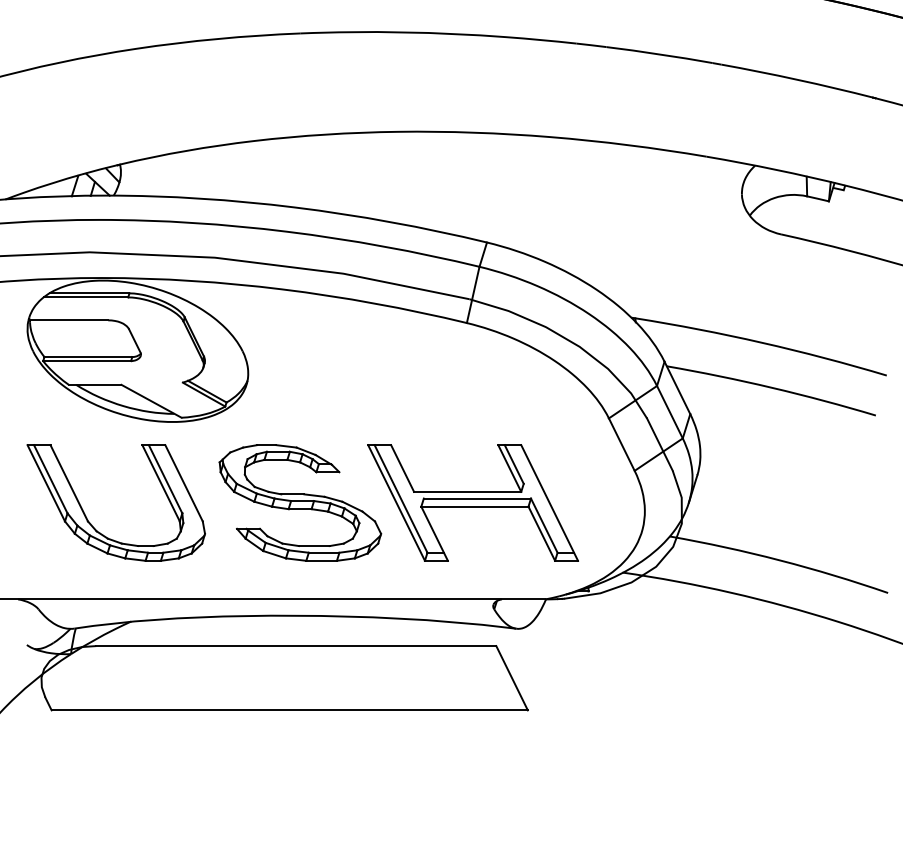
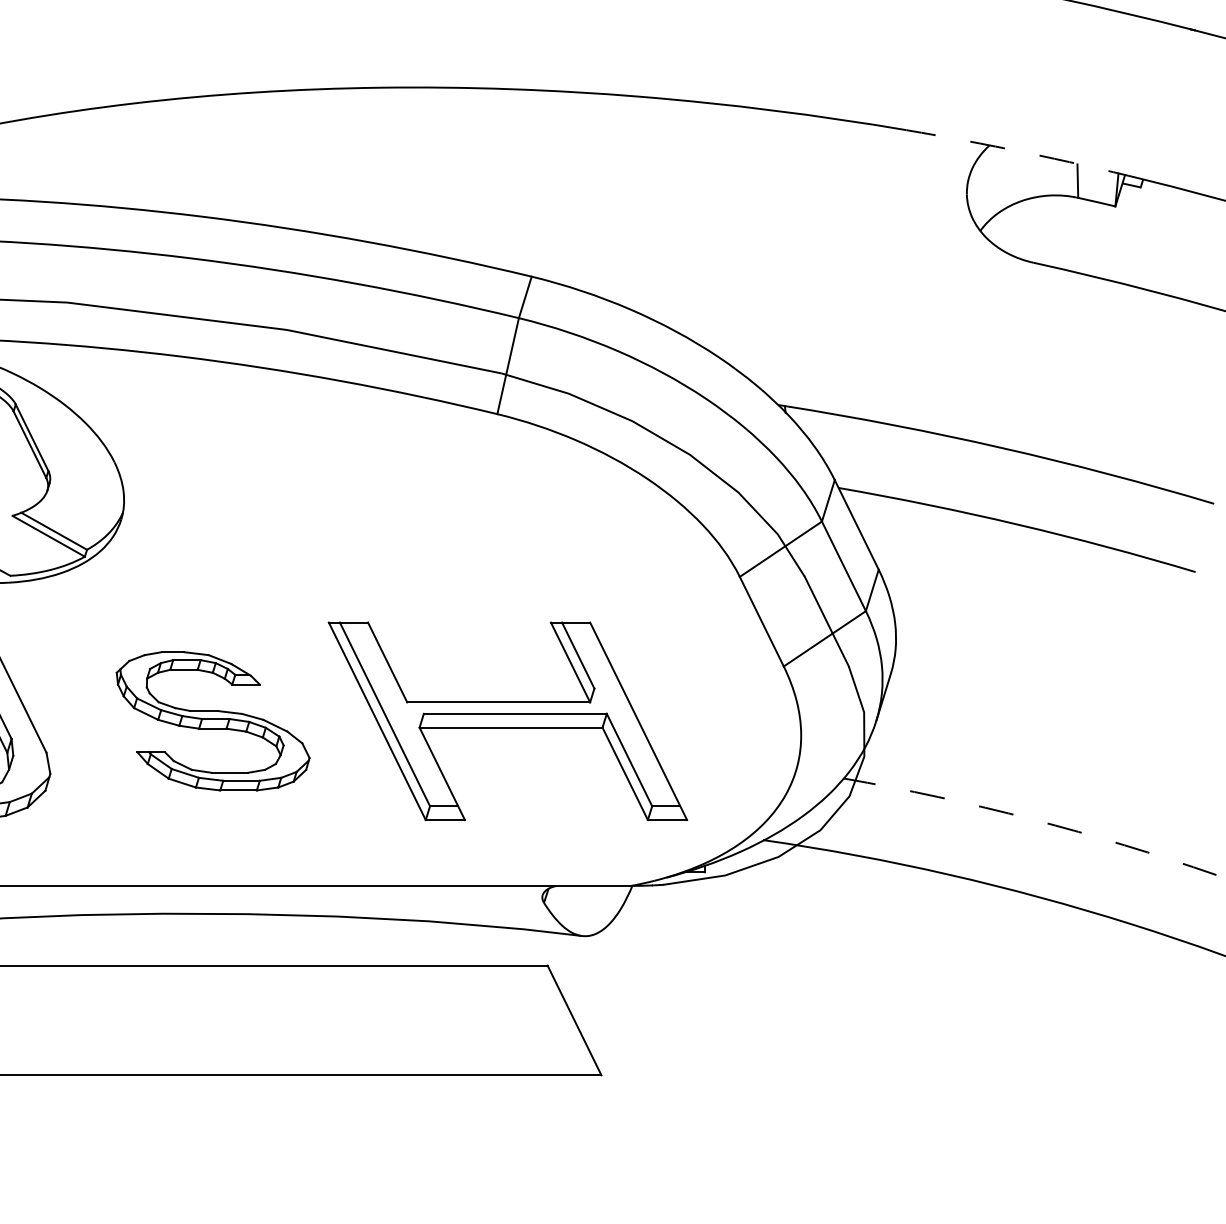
arc: (776, 169) -> (1025, 152), solid -> dashed
part: (300, 502) -> (213, 720), size x0.7
arc: (780, 560) -> (1032, 819), solid -> dashed

